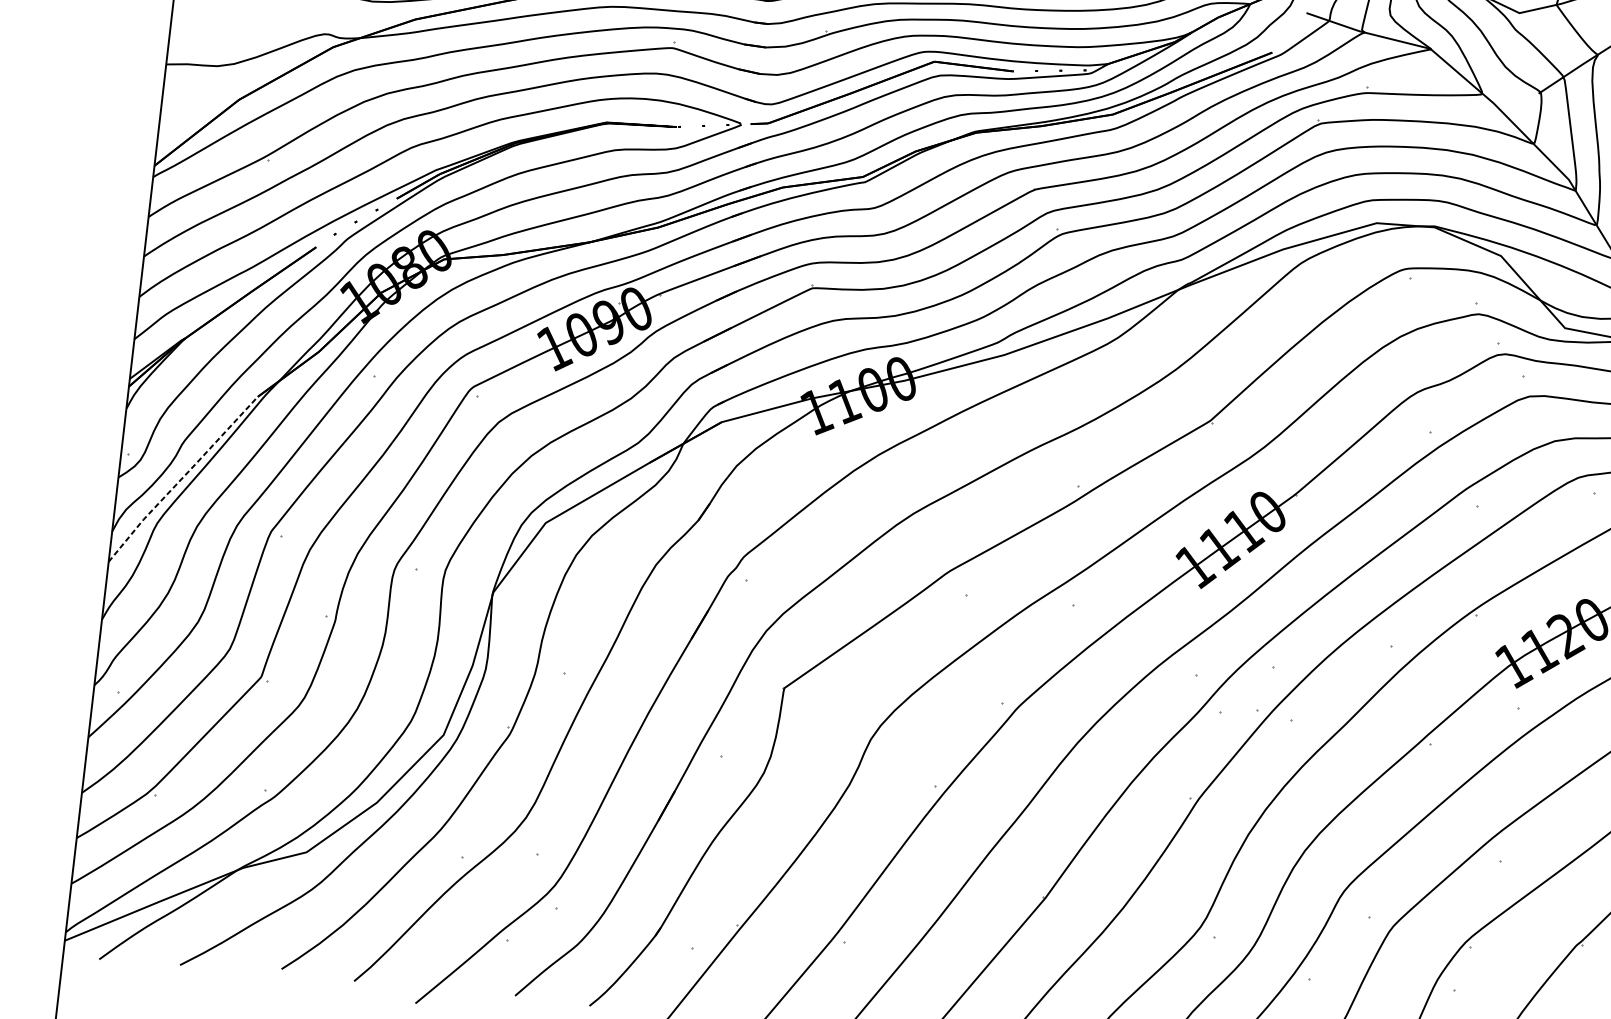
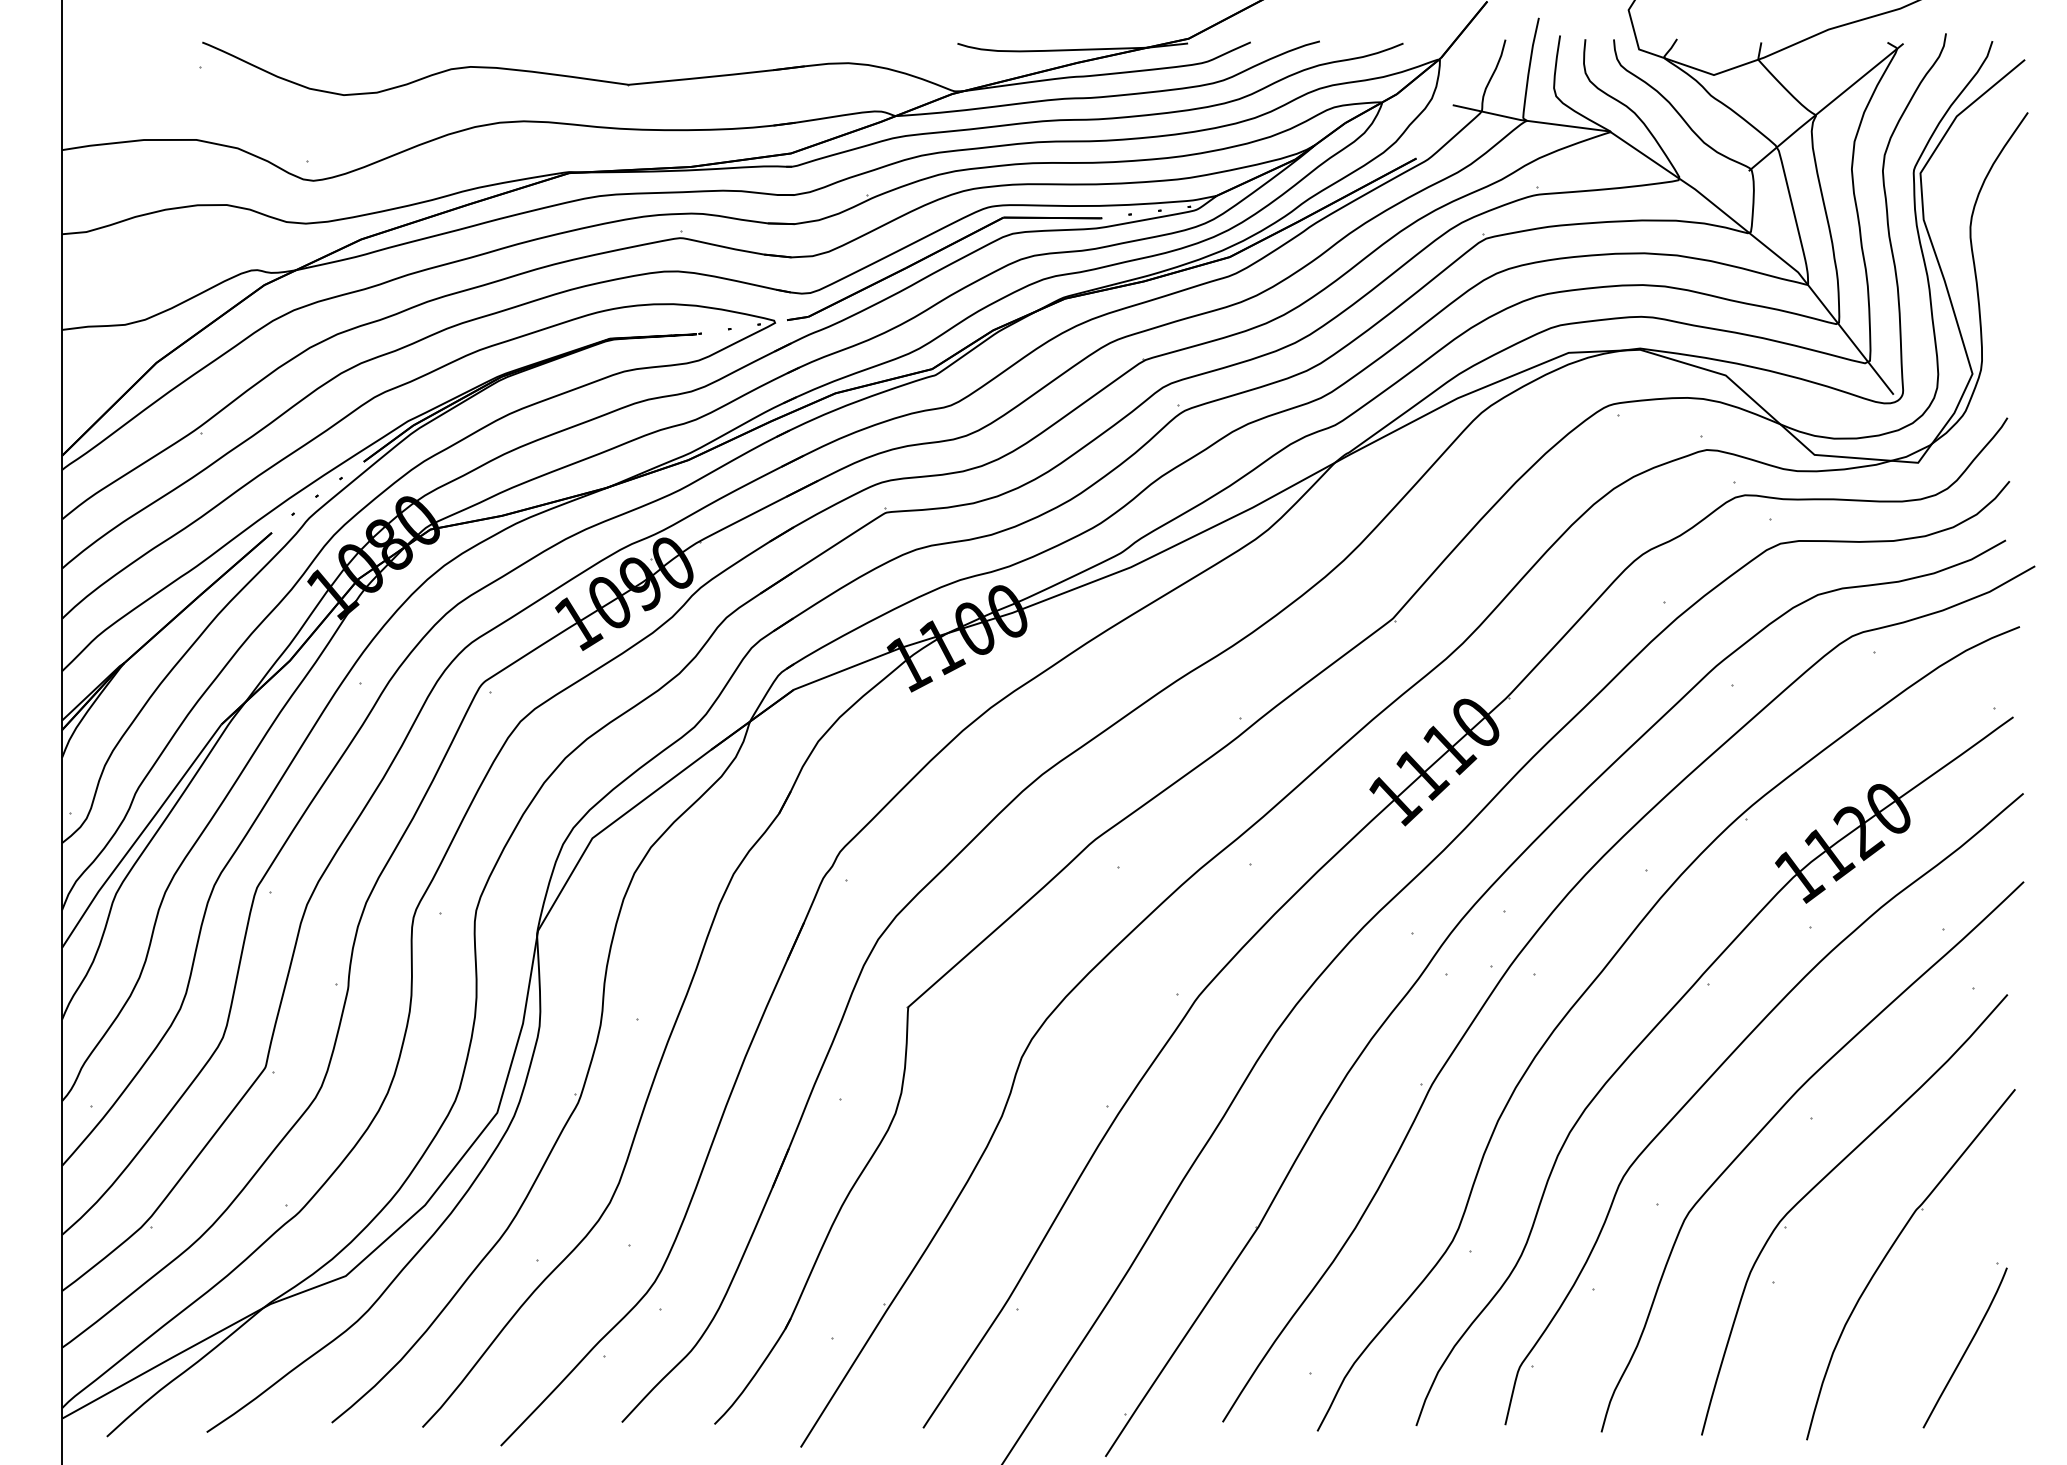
line: (182, 477) -> (140, 834), dashed -> solid

